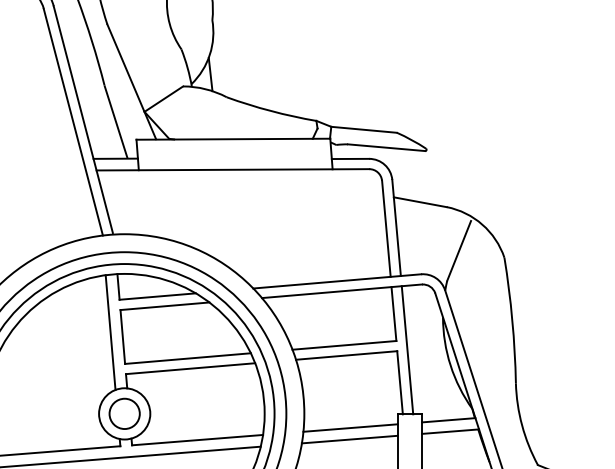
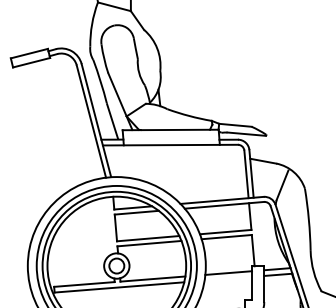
line: (109, 332) -> (109, 225), removed
line: (406, 350) -> (256, 234), removed
line: (350, 439) -> (228, 278), removed

